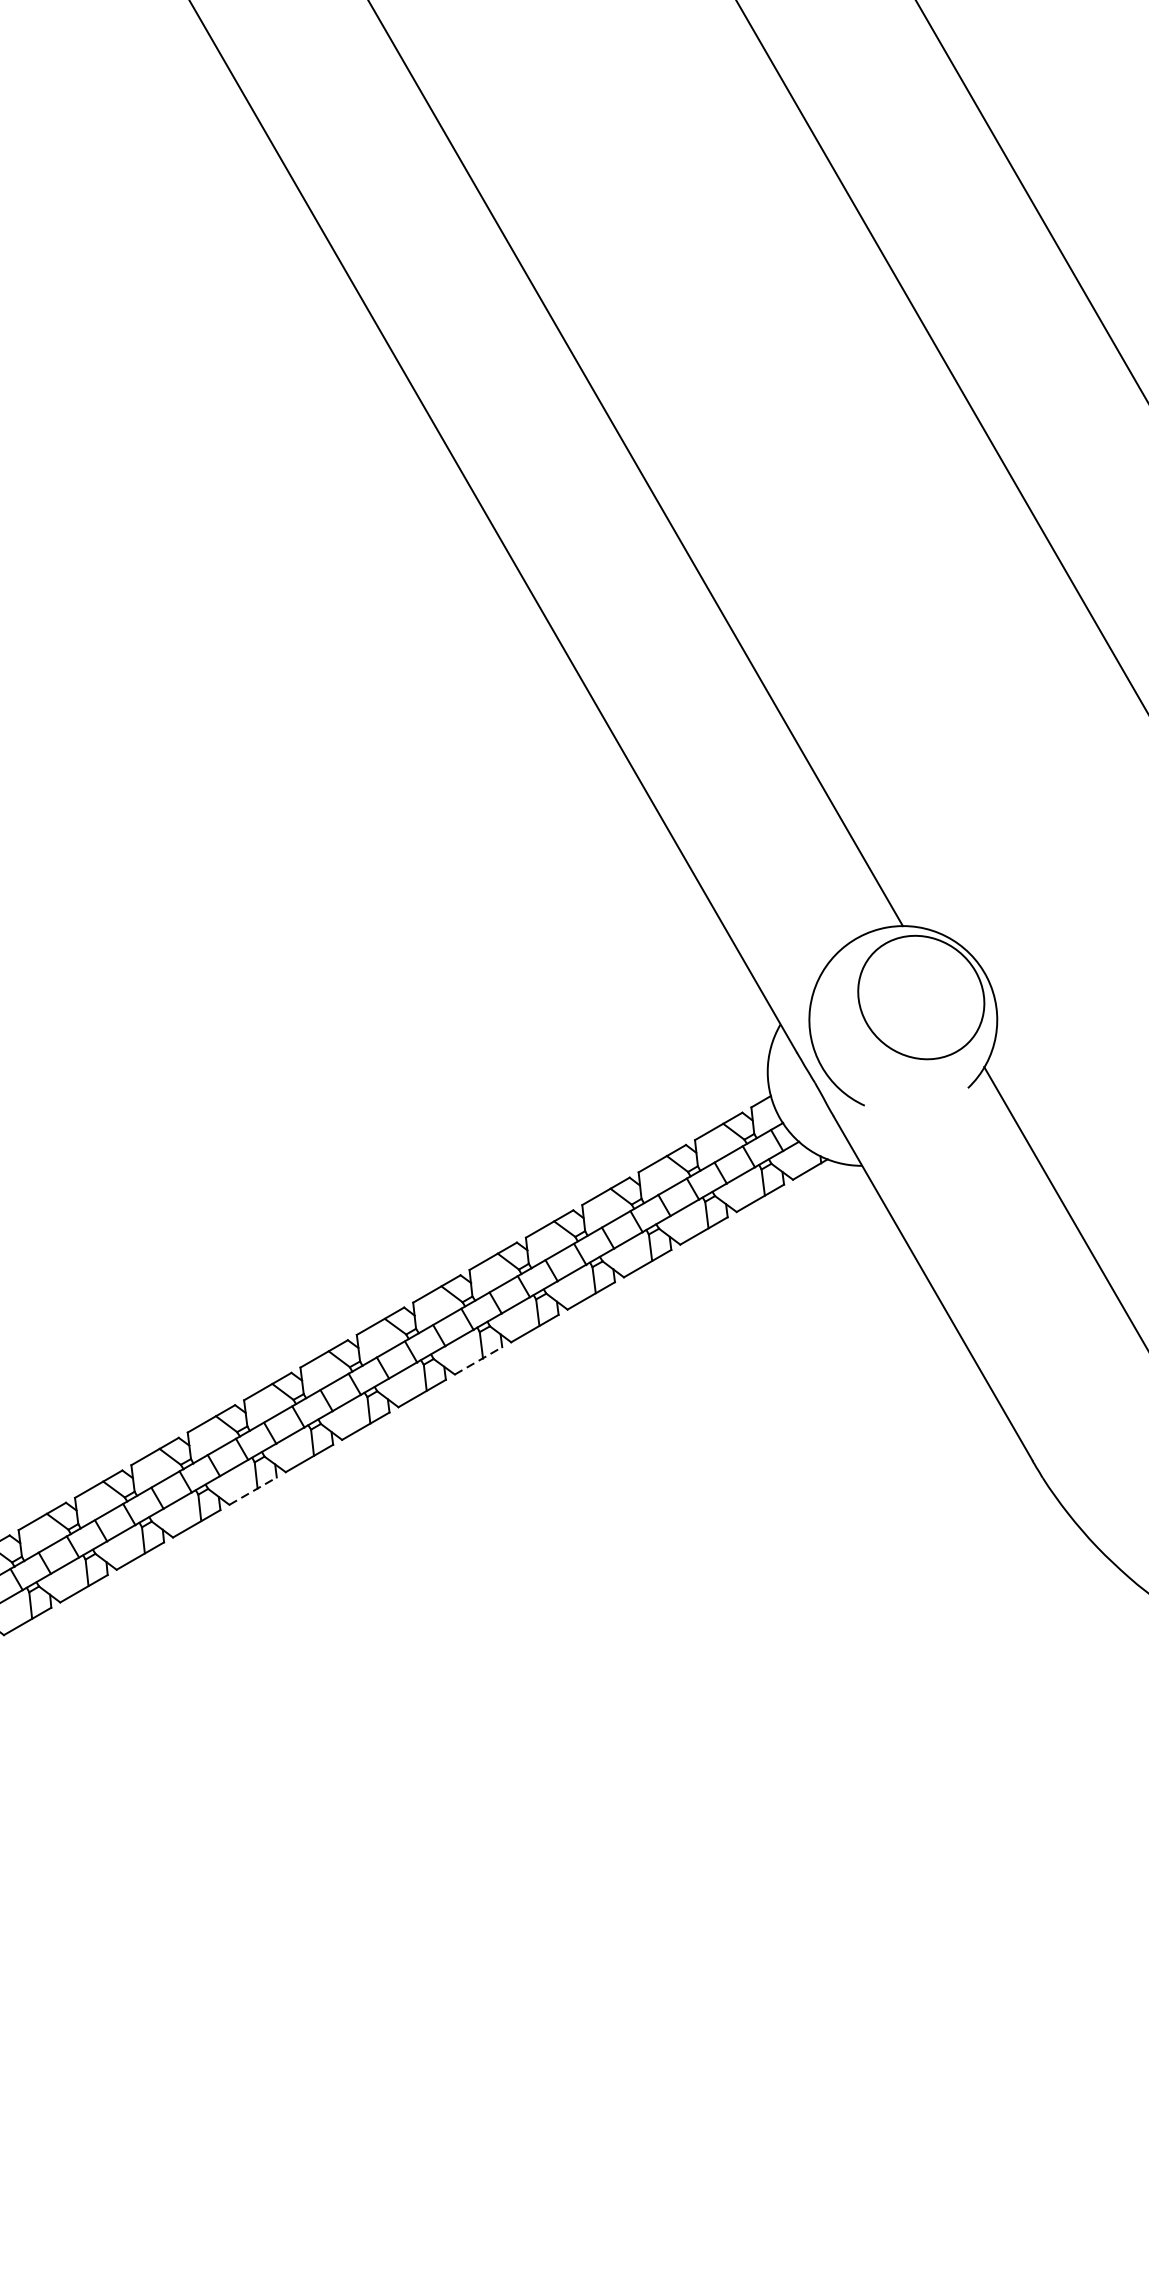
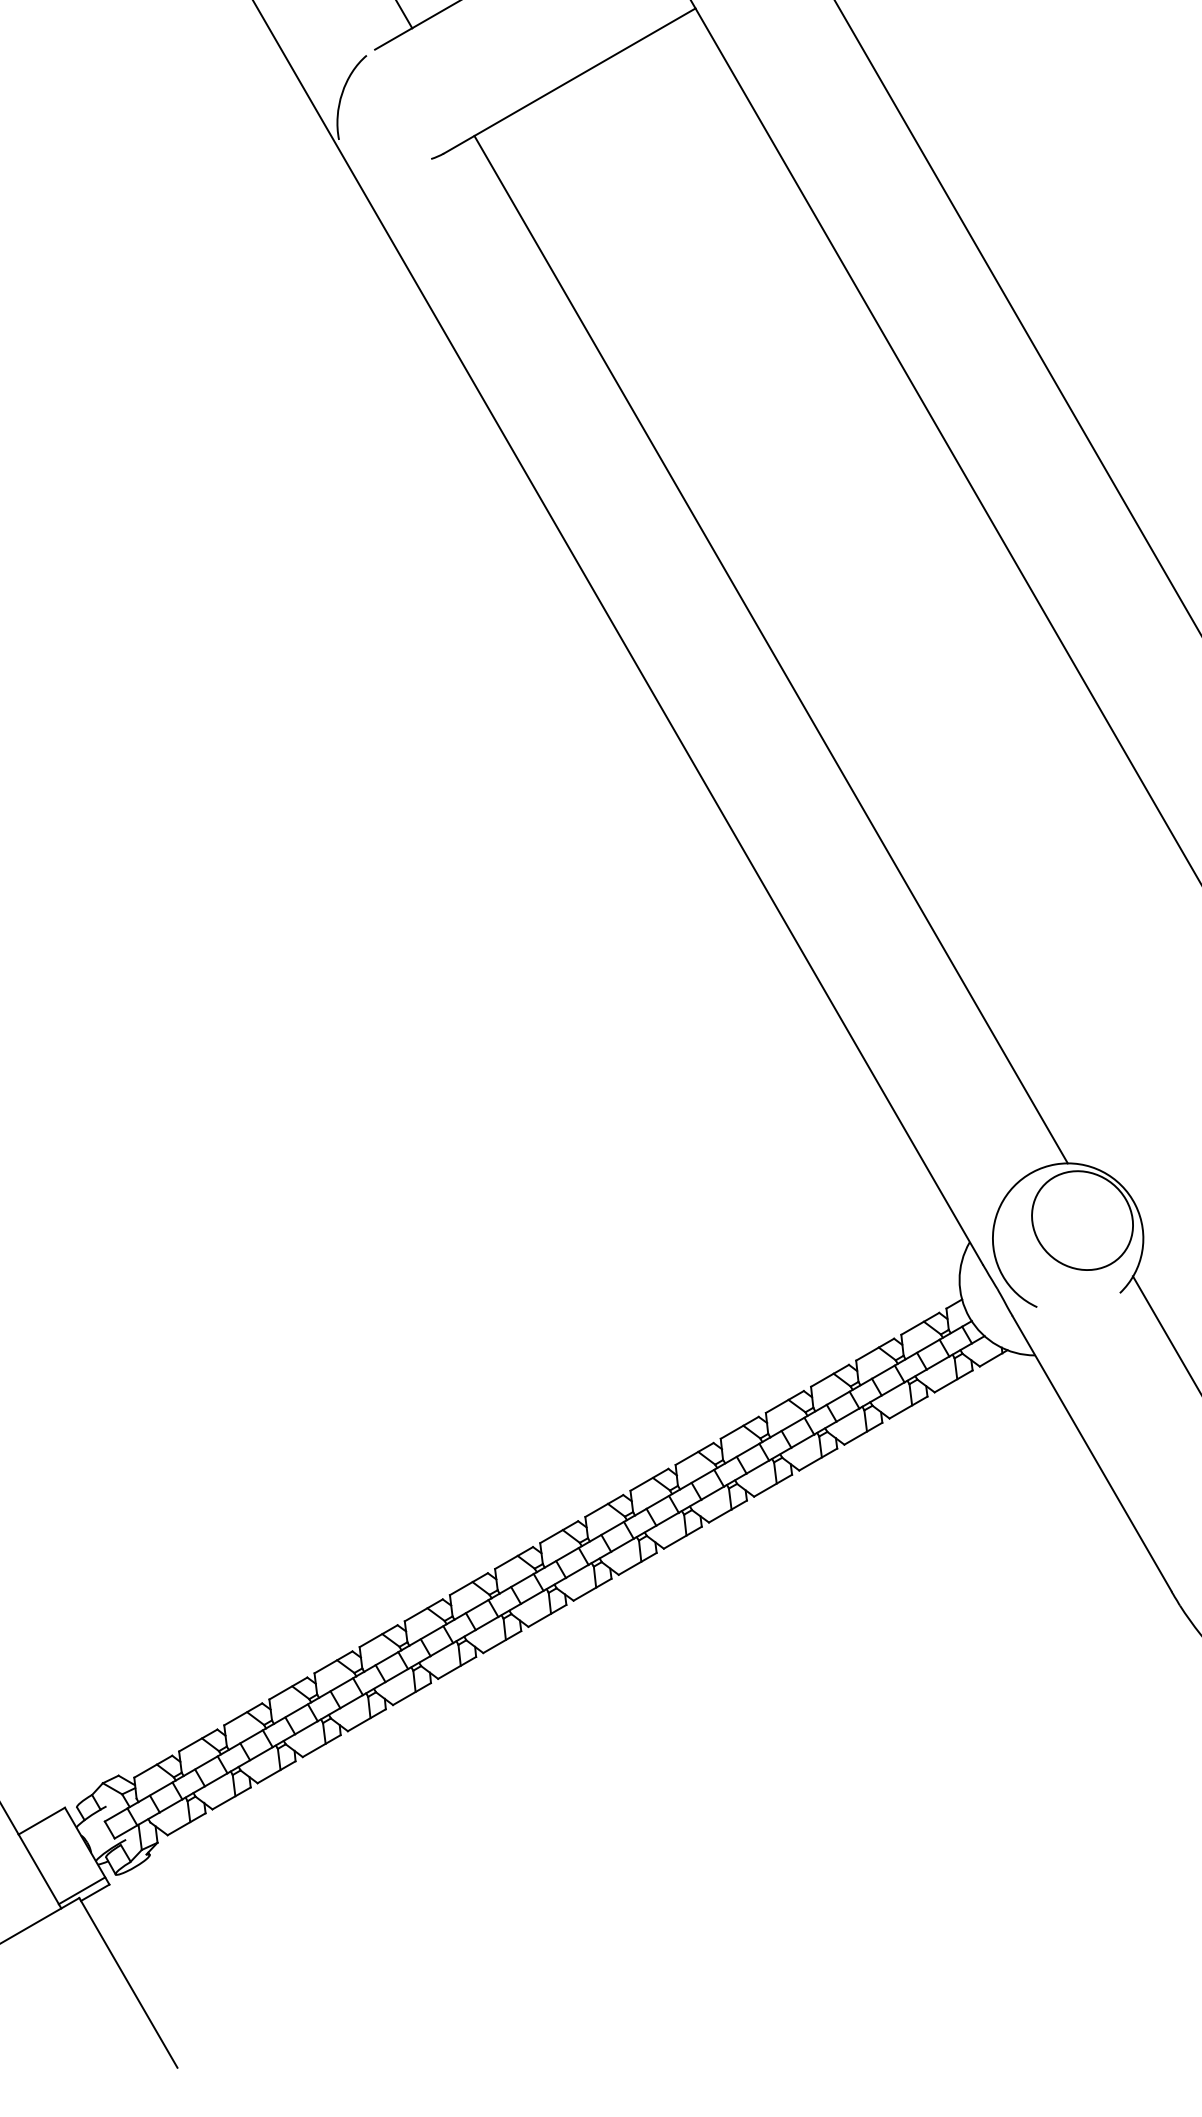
line: (477, 1360) -> (727, 1511), dashed -> solid
line: (253, 1490) -> (547, 1615), dashed -> solid

